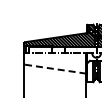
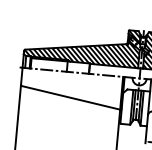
line: (55, 69) -> (70, 98), dashed -> solid

